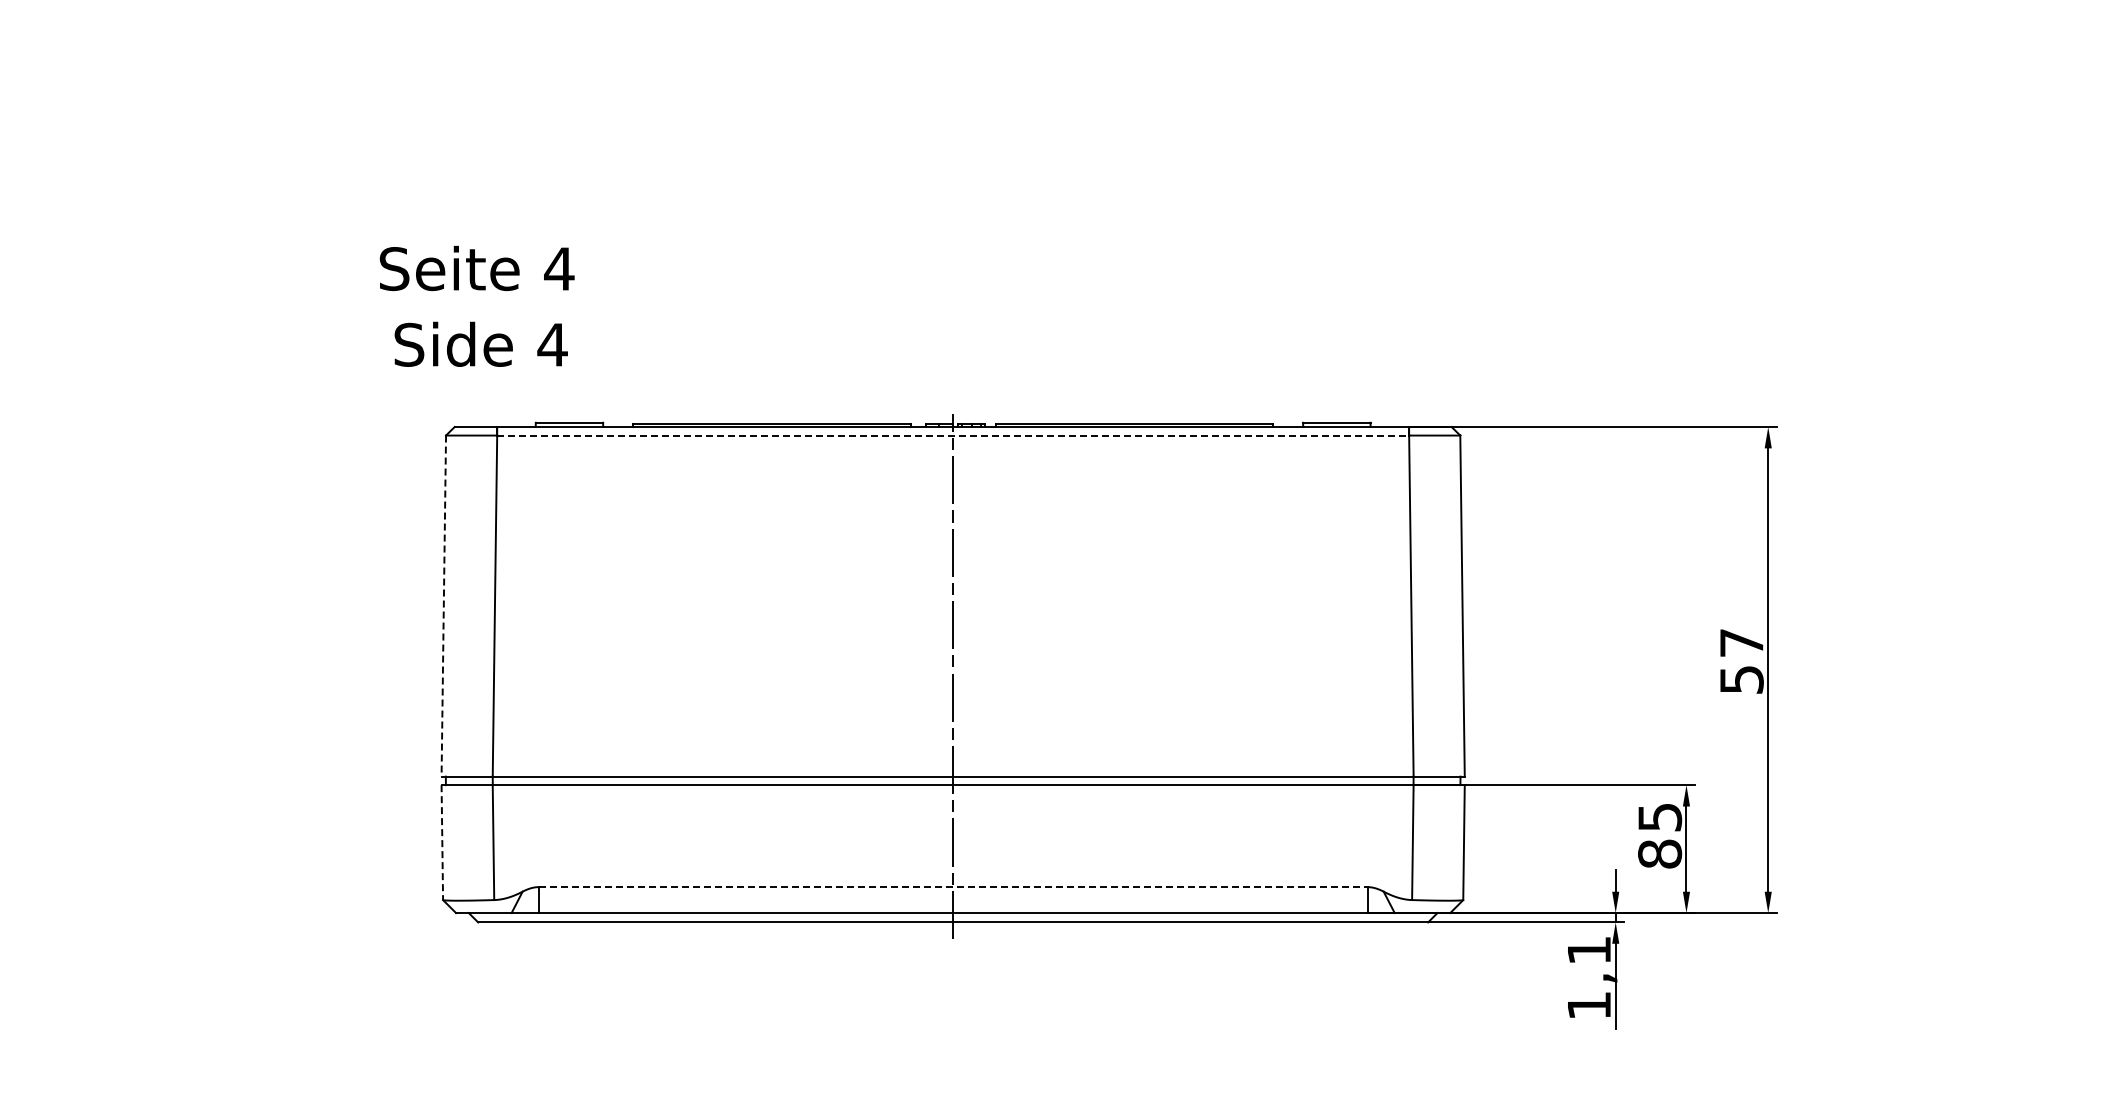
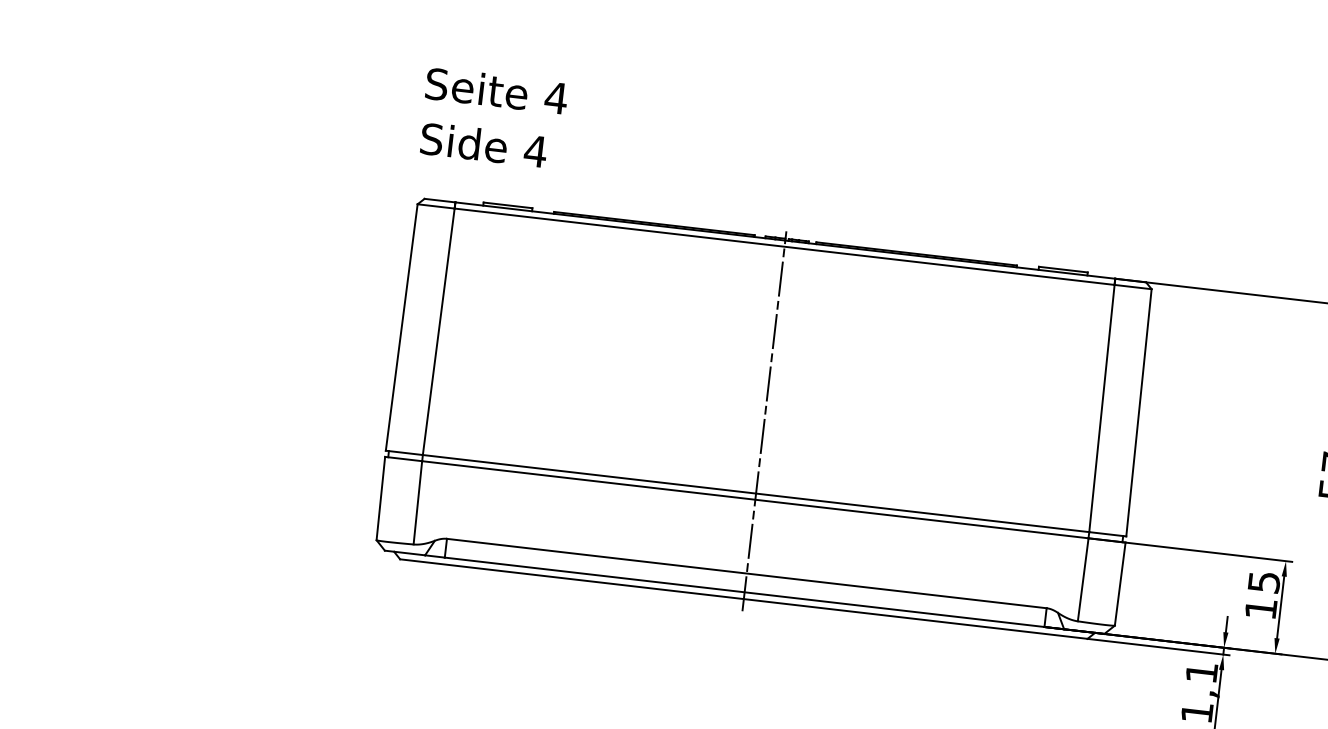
text: (476, 268) -> (496, 90), moved
text: (480, 343) -> (483, 144), moved
line: (953, 435) -> (784, 246), dashed -> solid
line: (443, 606) -> (401, 327), dashed -> solid
line: (442, 843) -> (380, 499), dashed -> solid
text: (1660, 853) -> (1261, 608), 85 -> 15
line: (953, 887) -> (747, 573), dashed -> solid

